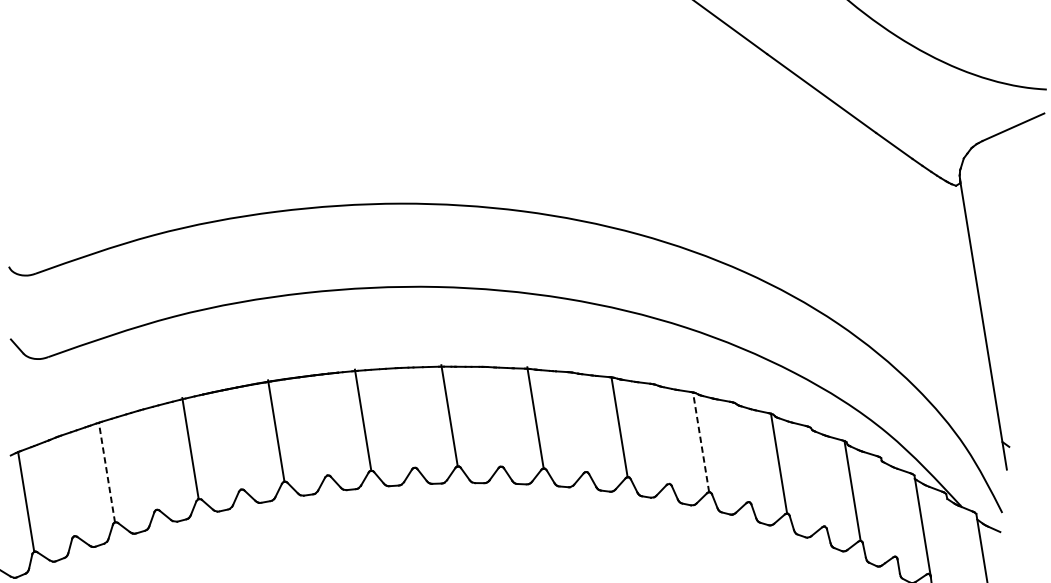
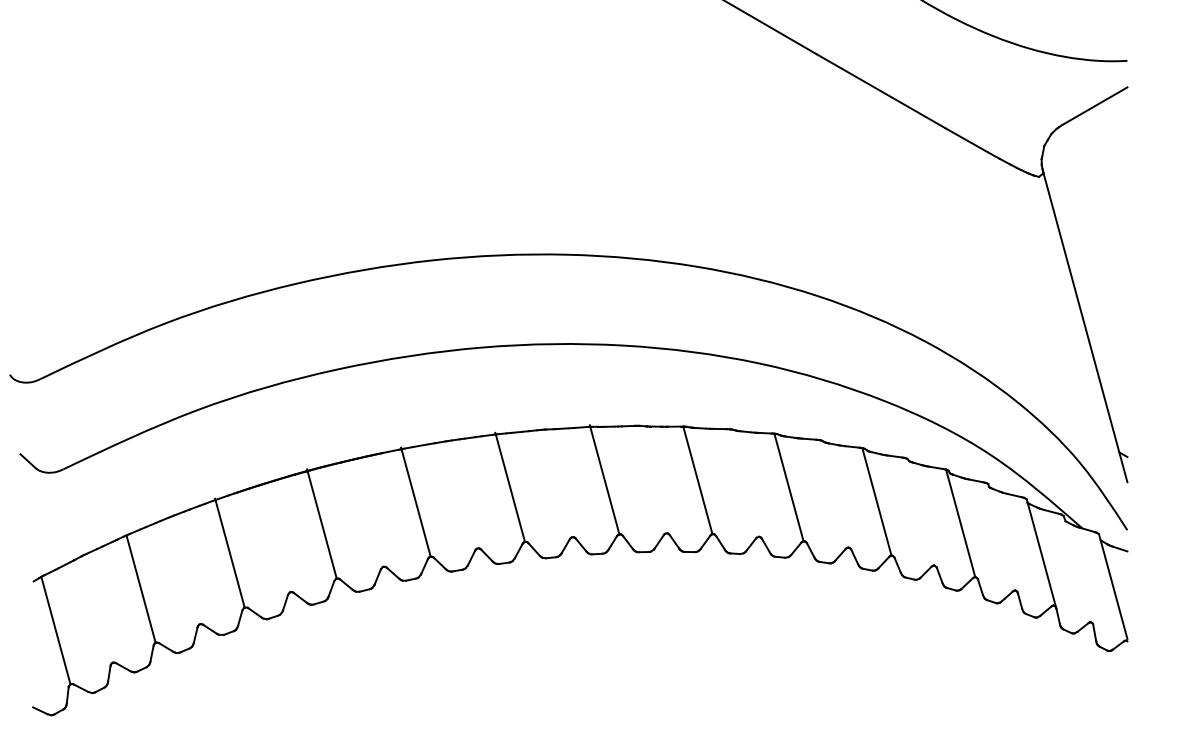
line: (700, 442) -> (788, 487), dashed -> solid
line: (107, 472) -> (141, 589), dashed -> solid

